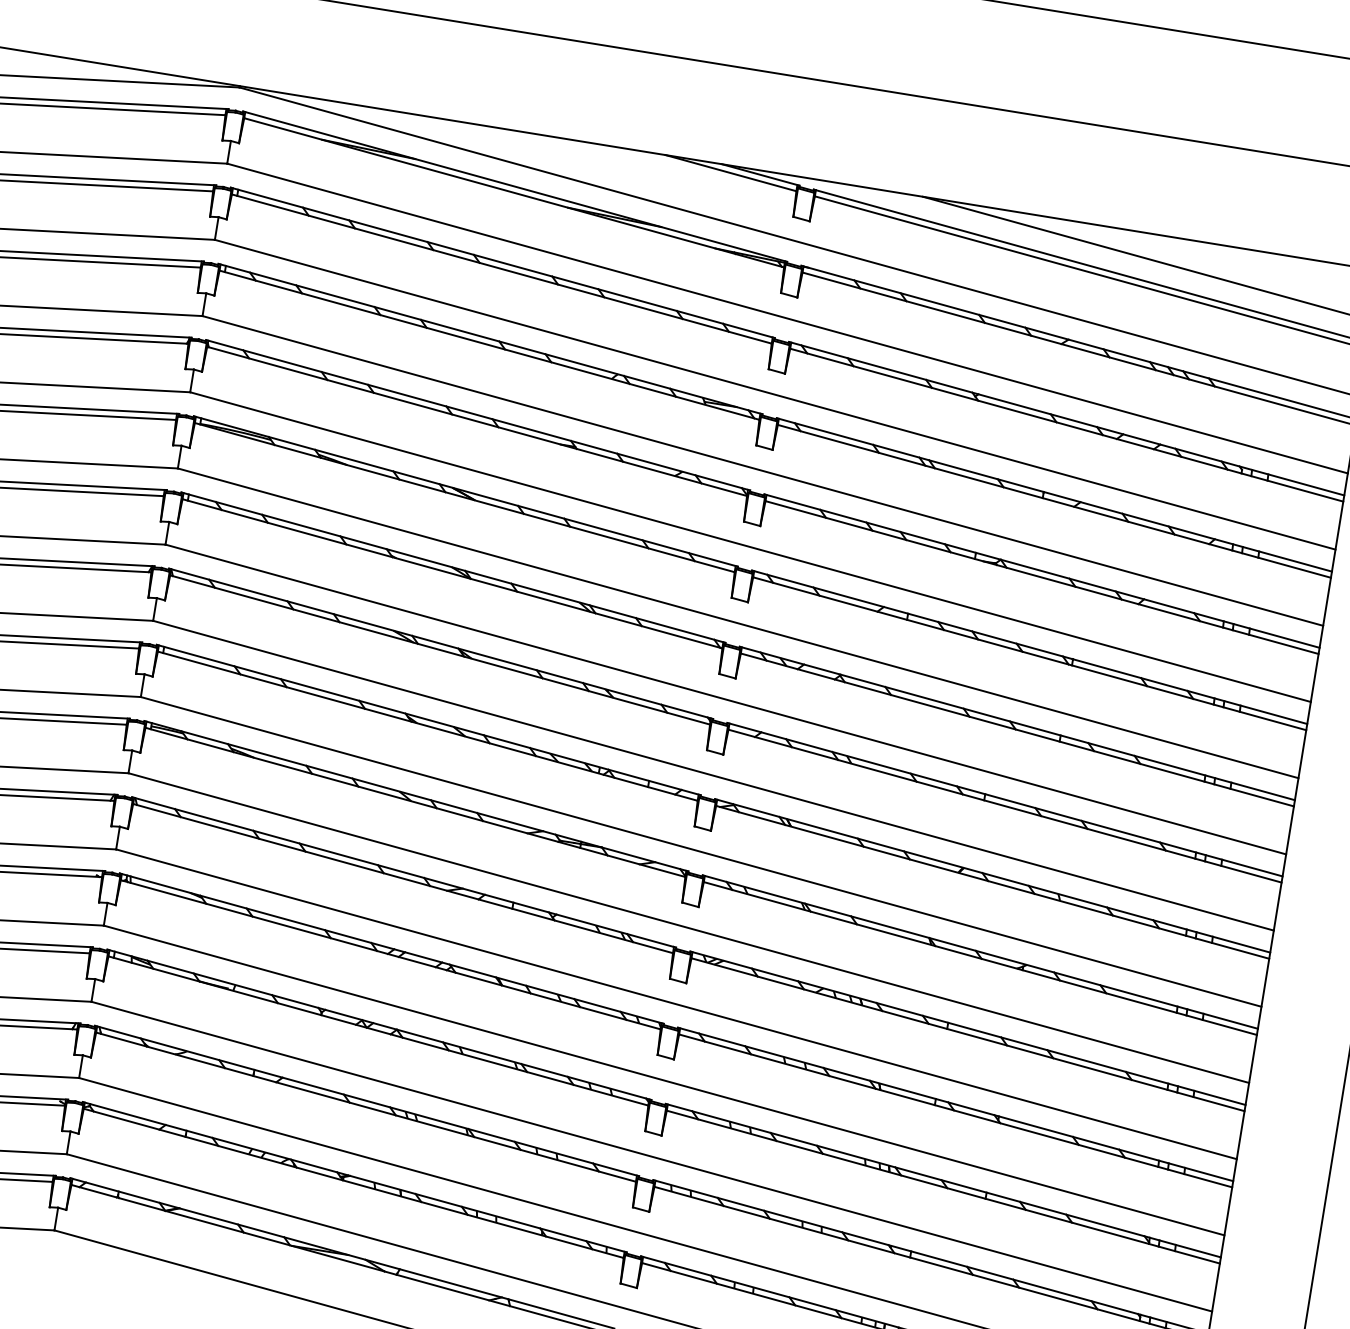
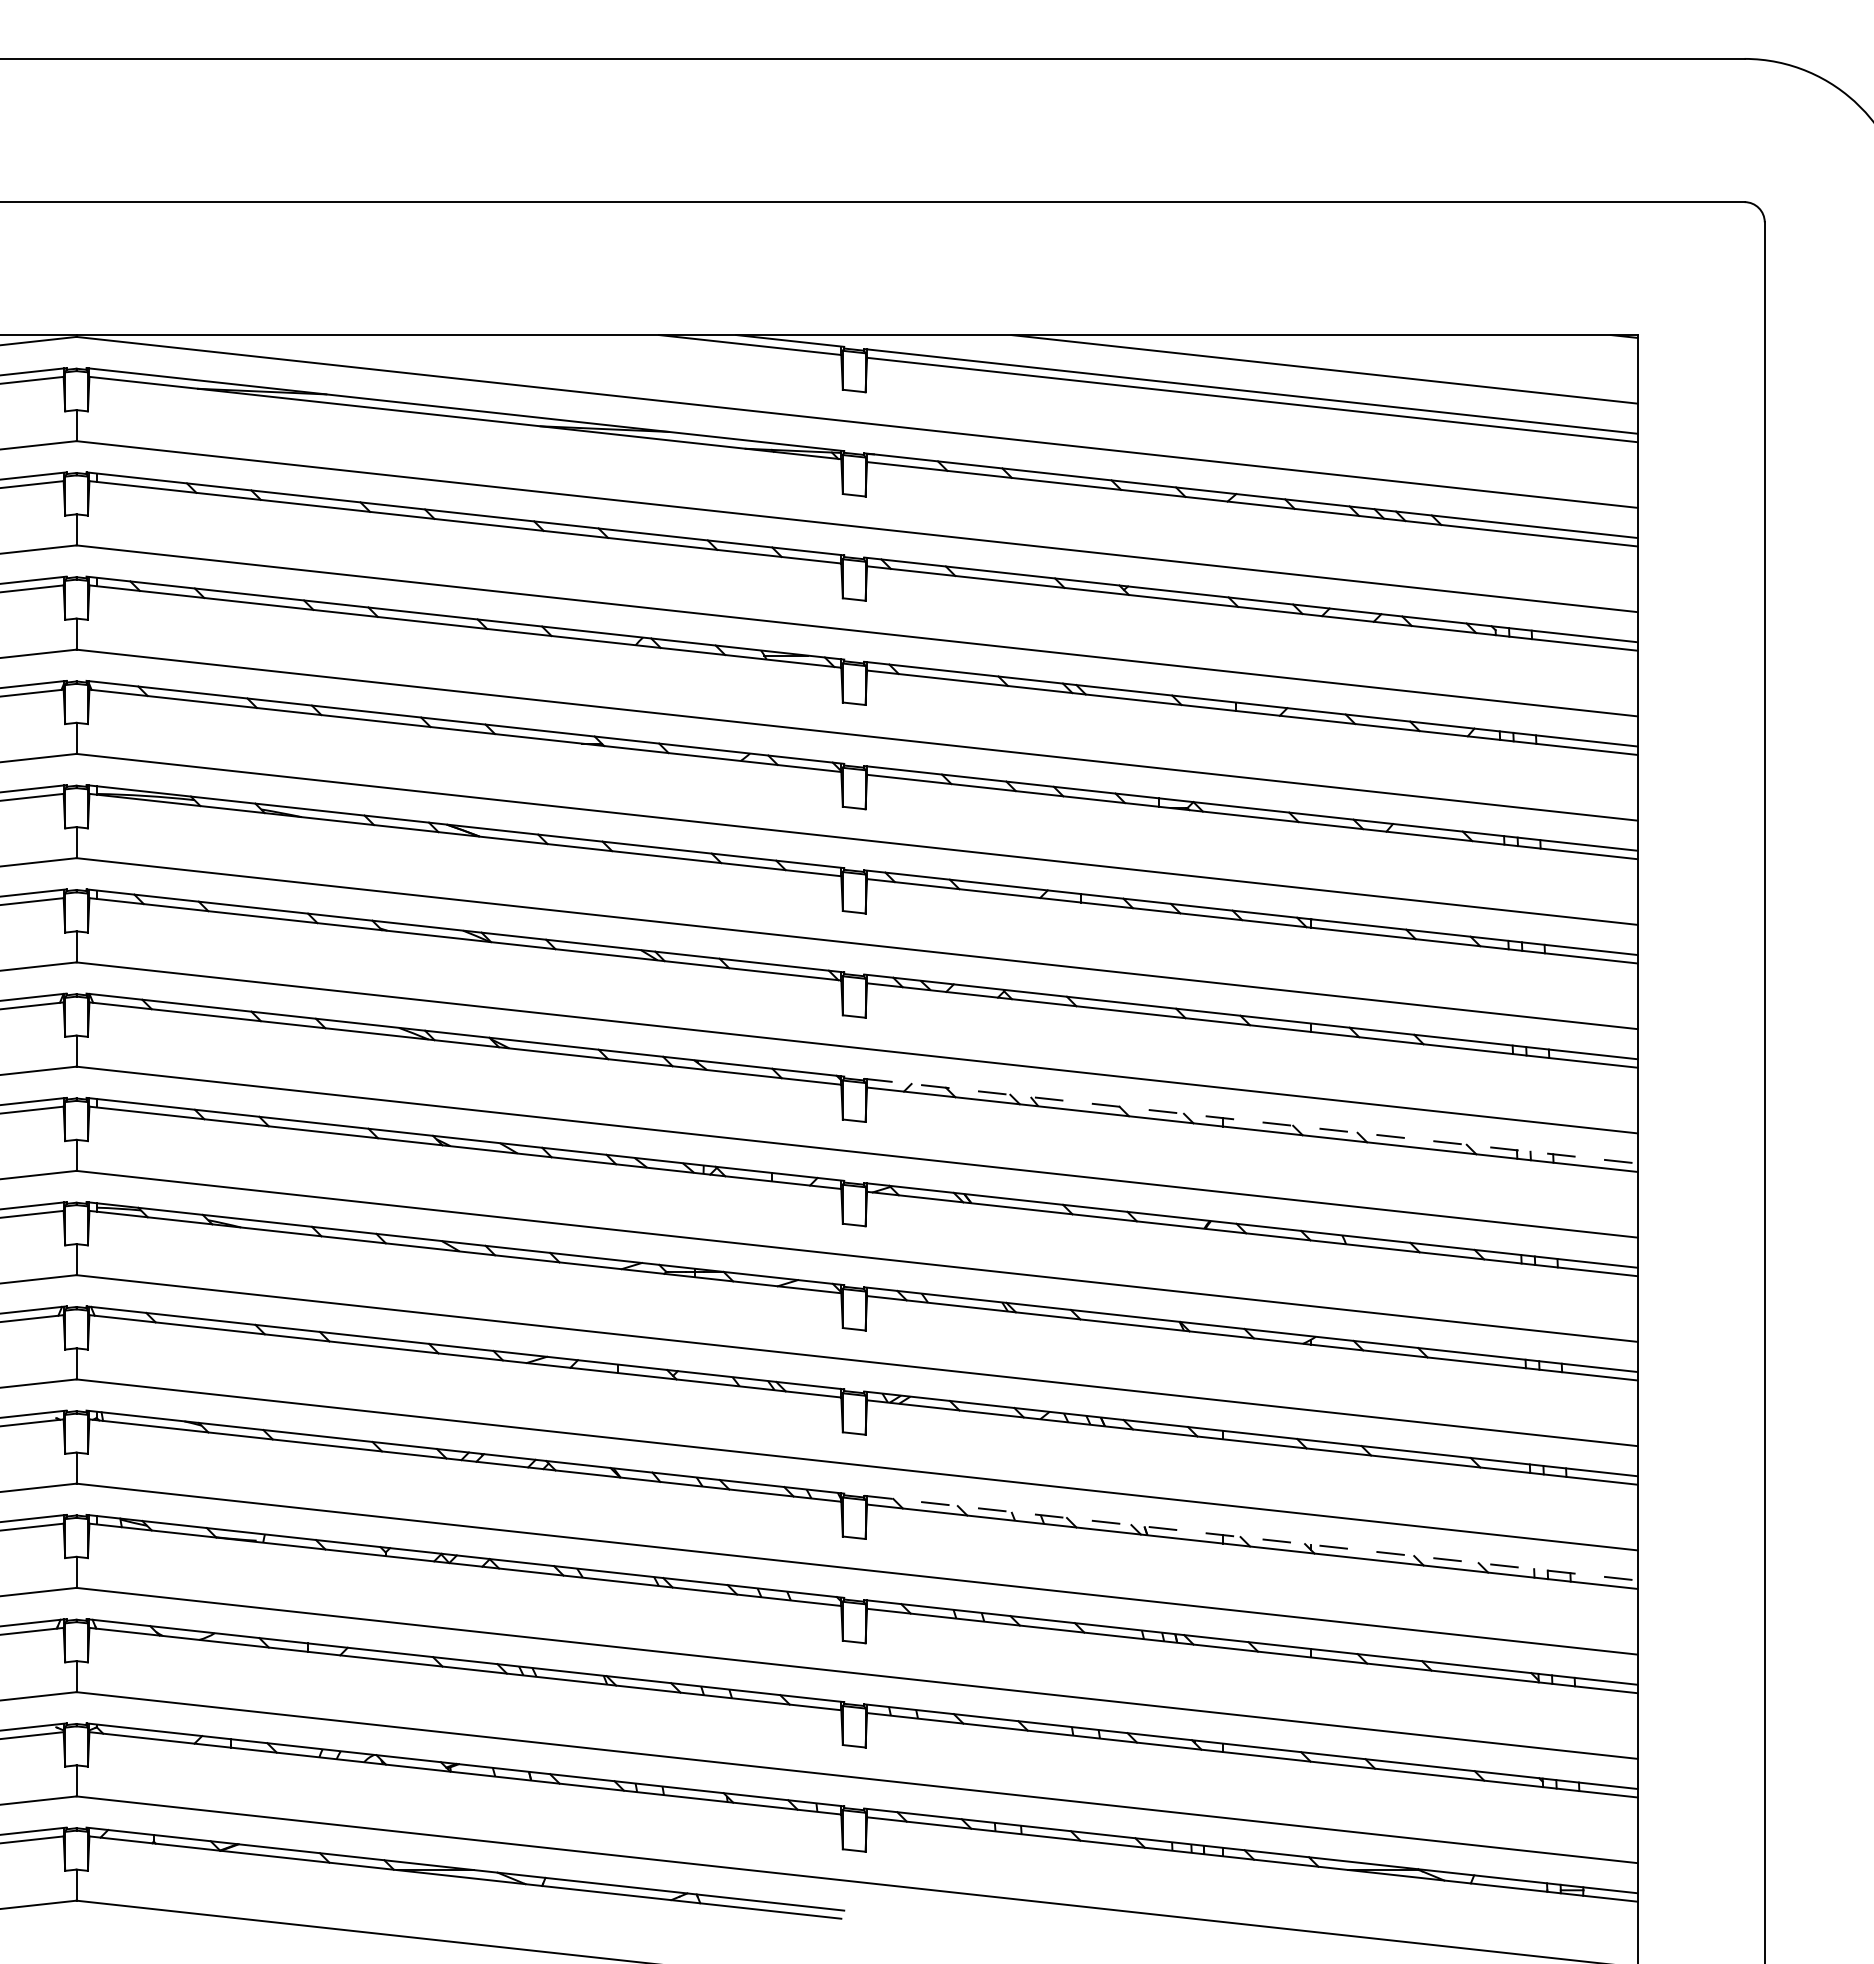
line: (1004, 799) -> (1250, 1121), solid -> dashed
line: (955, 1104) -> (1250, 1538), solid -> dashed

